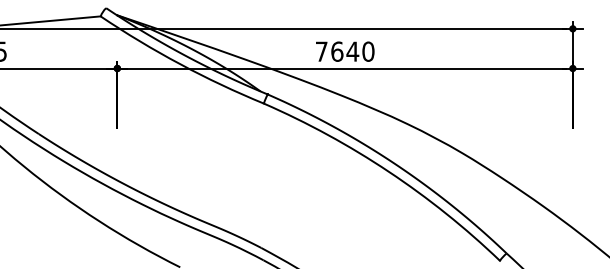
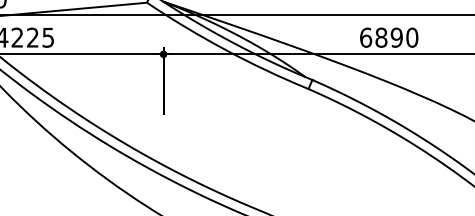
text: (337, 51) -> (381, 37), 7640 -> 6890

